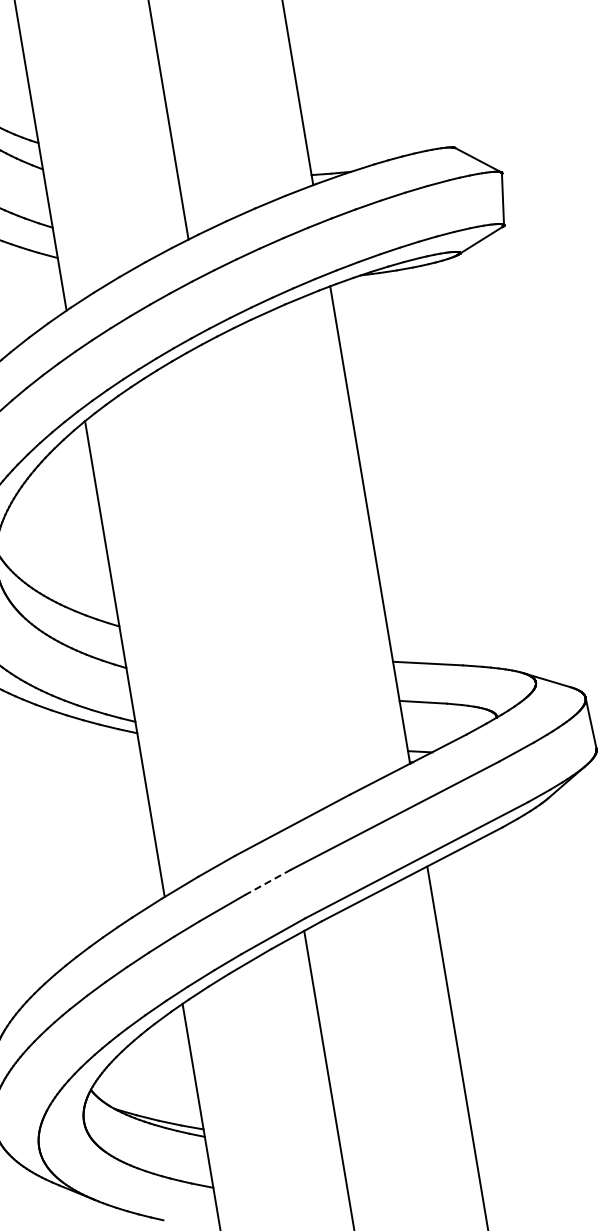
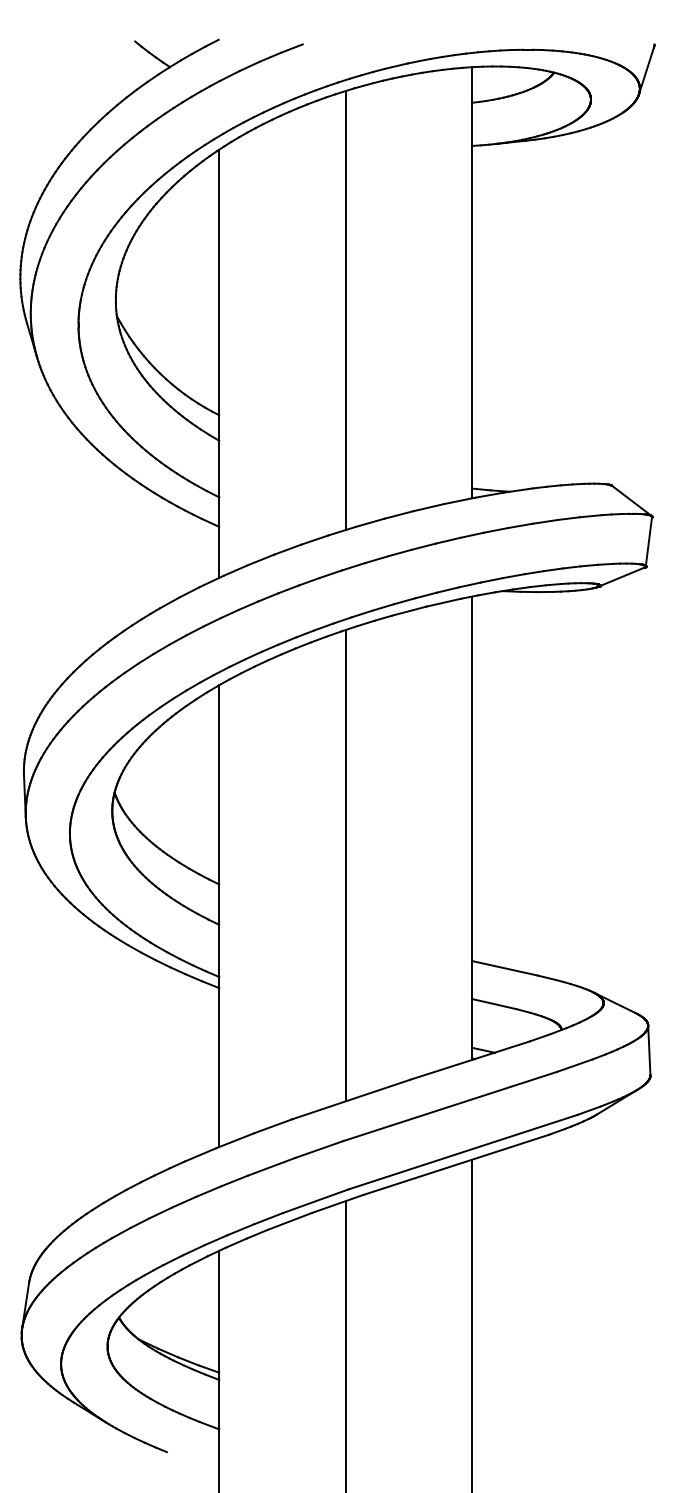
line: (246, 585) -> (345, 865), added
line: (267, 882) -> (318, 1149), dashed -> solid

